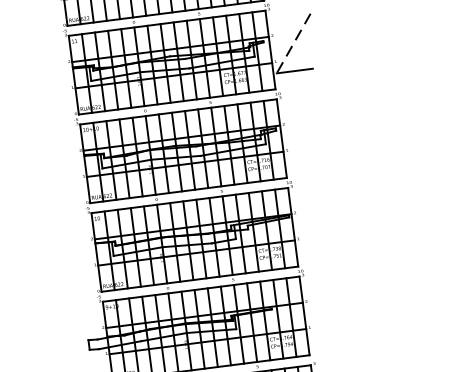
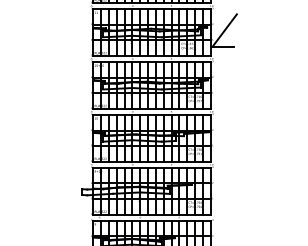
line: (293, 43) -> (224, 30), dashed -> solid

